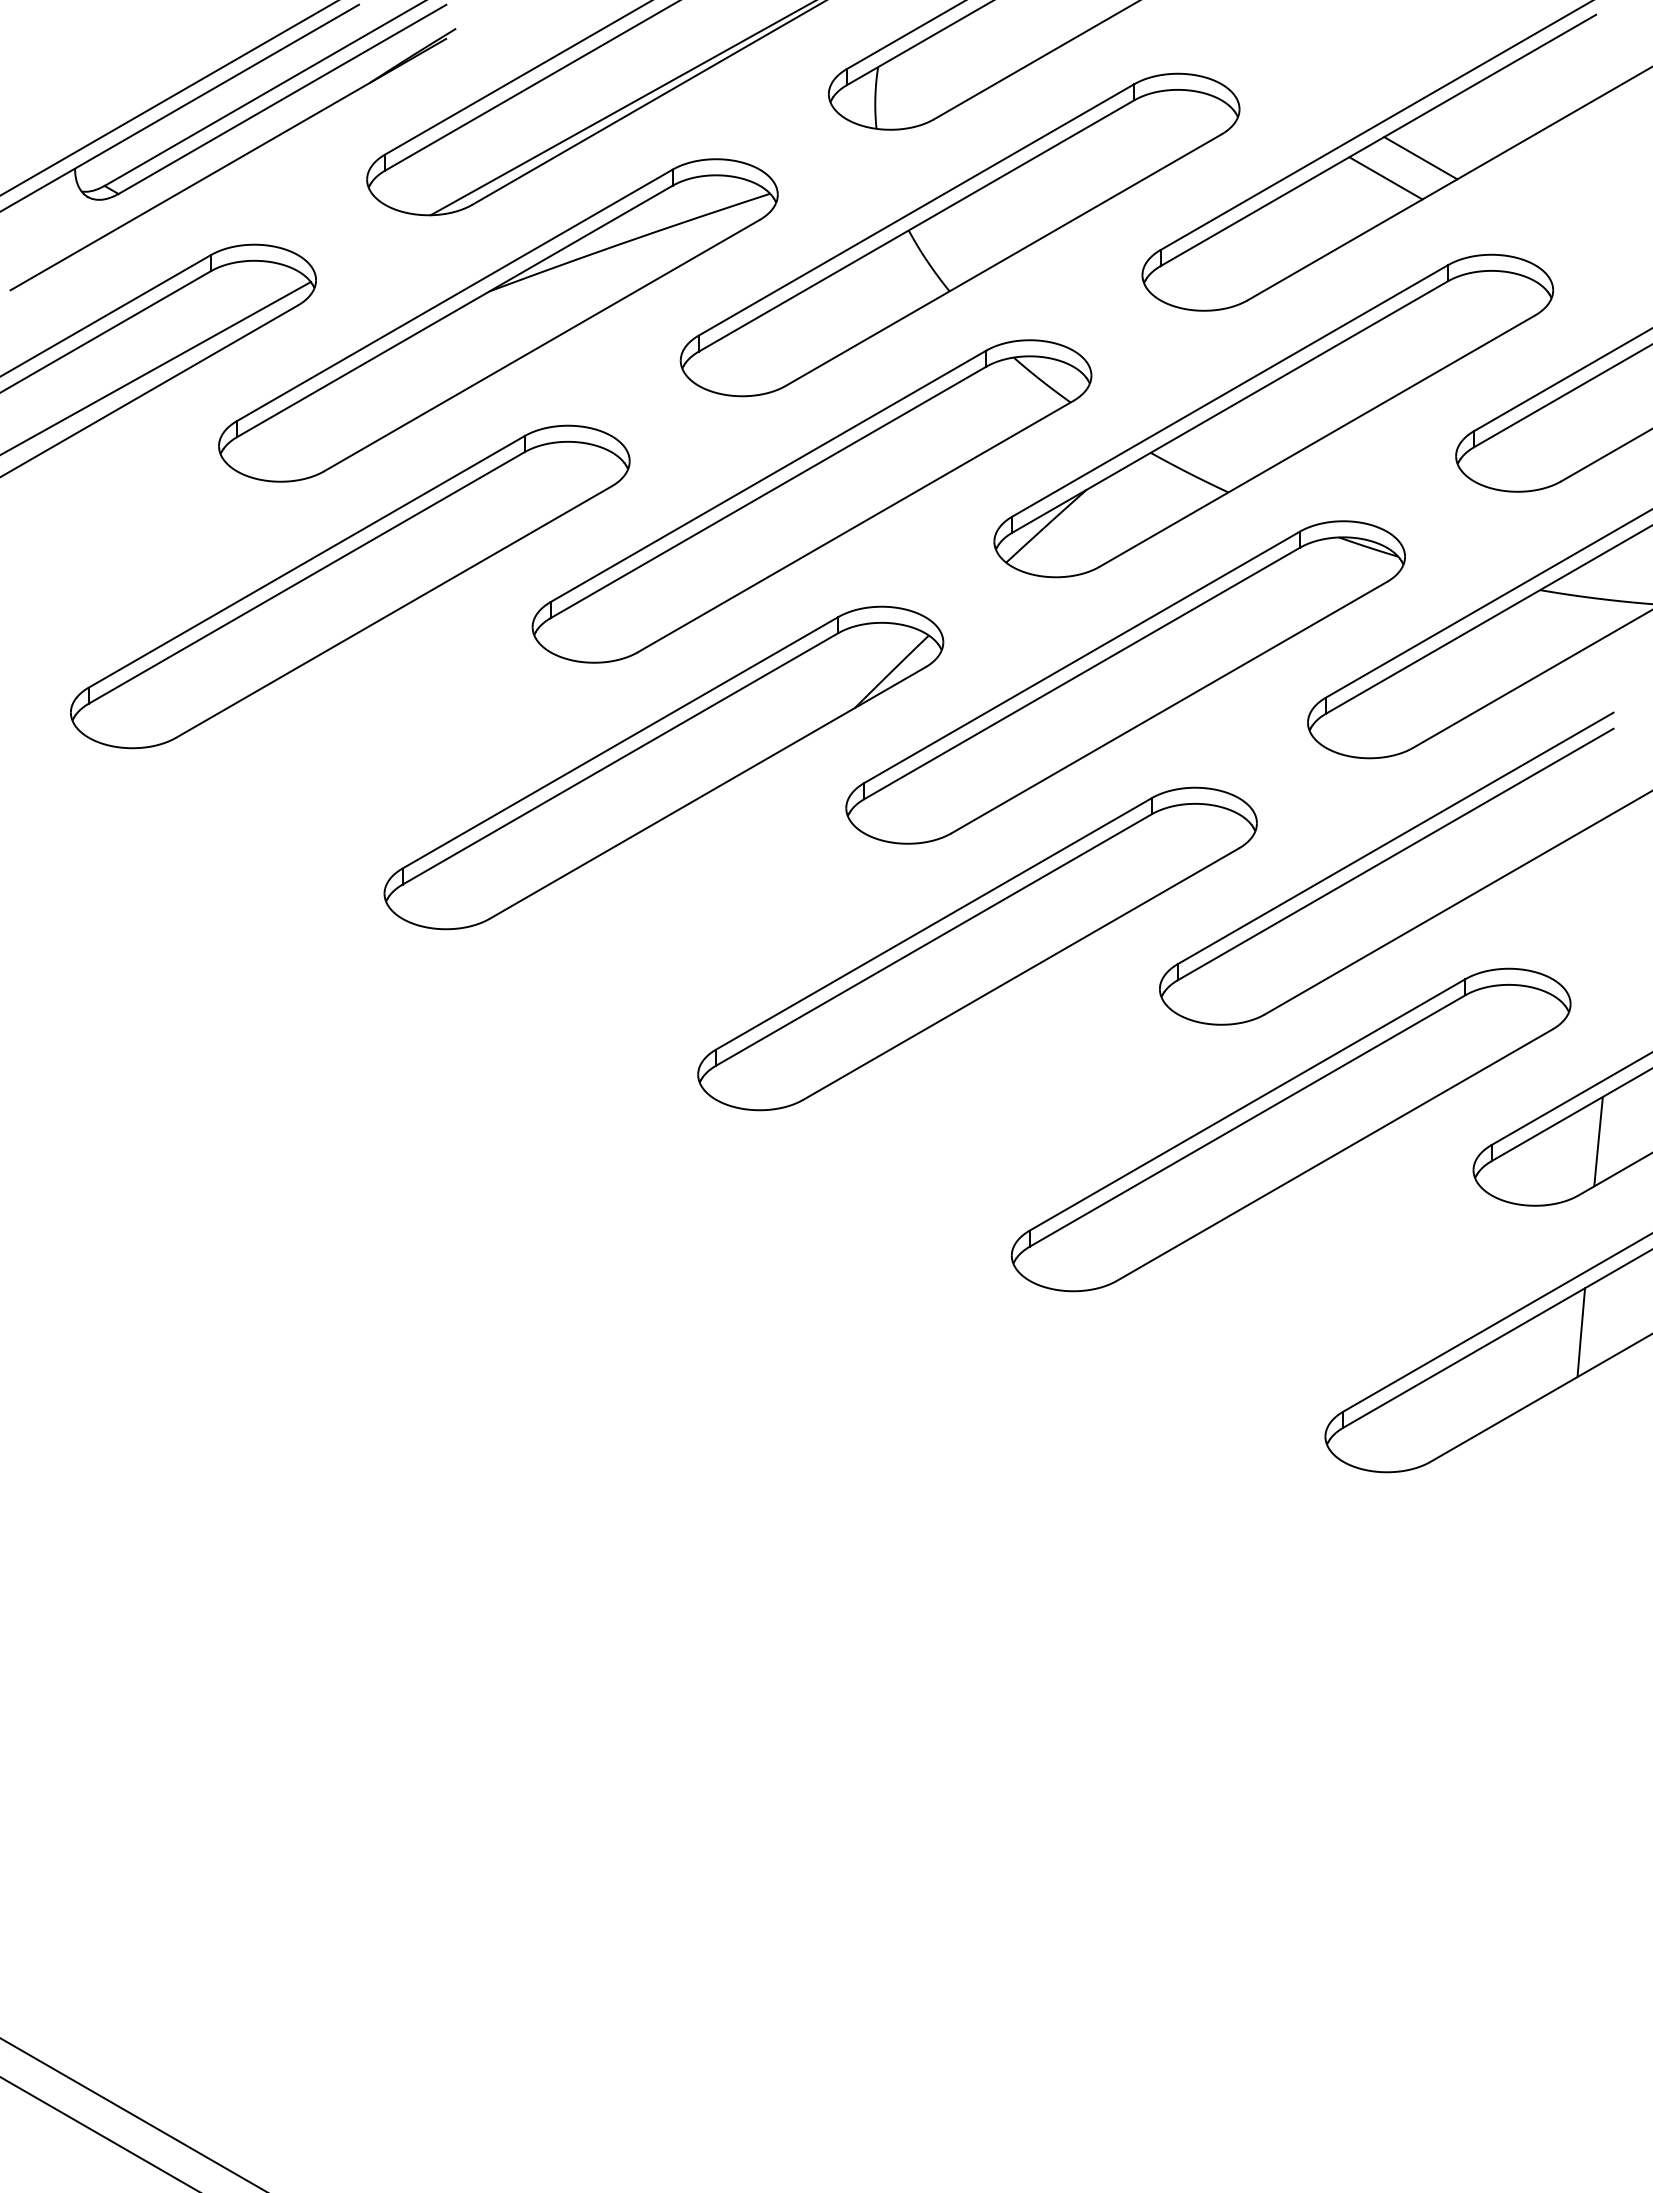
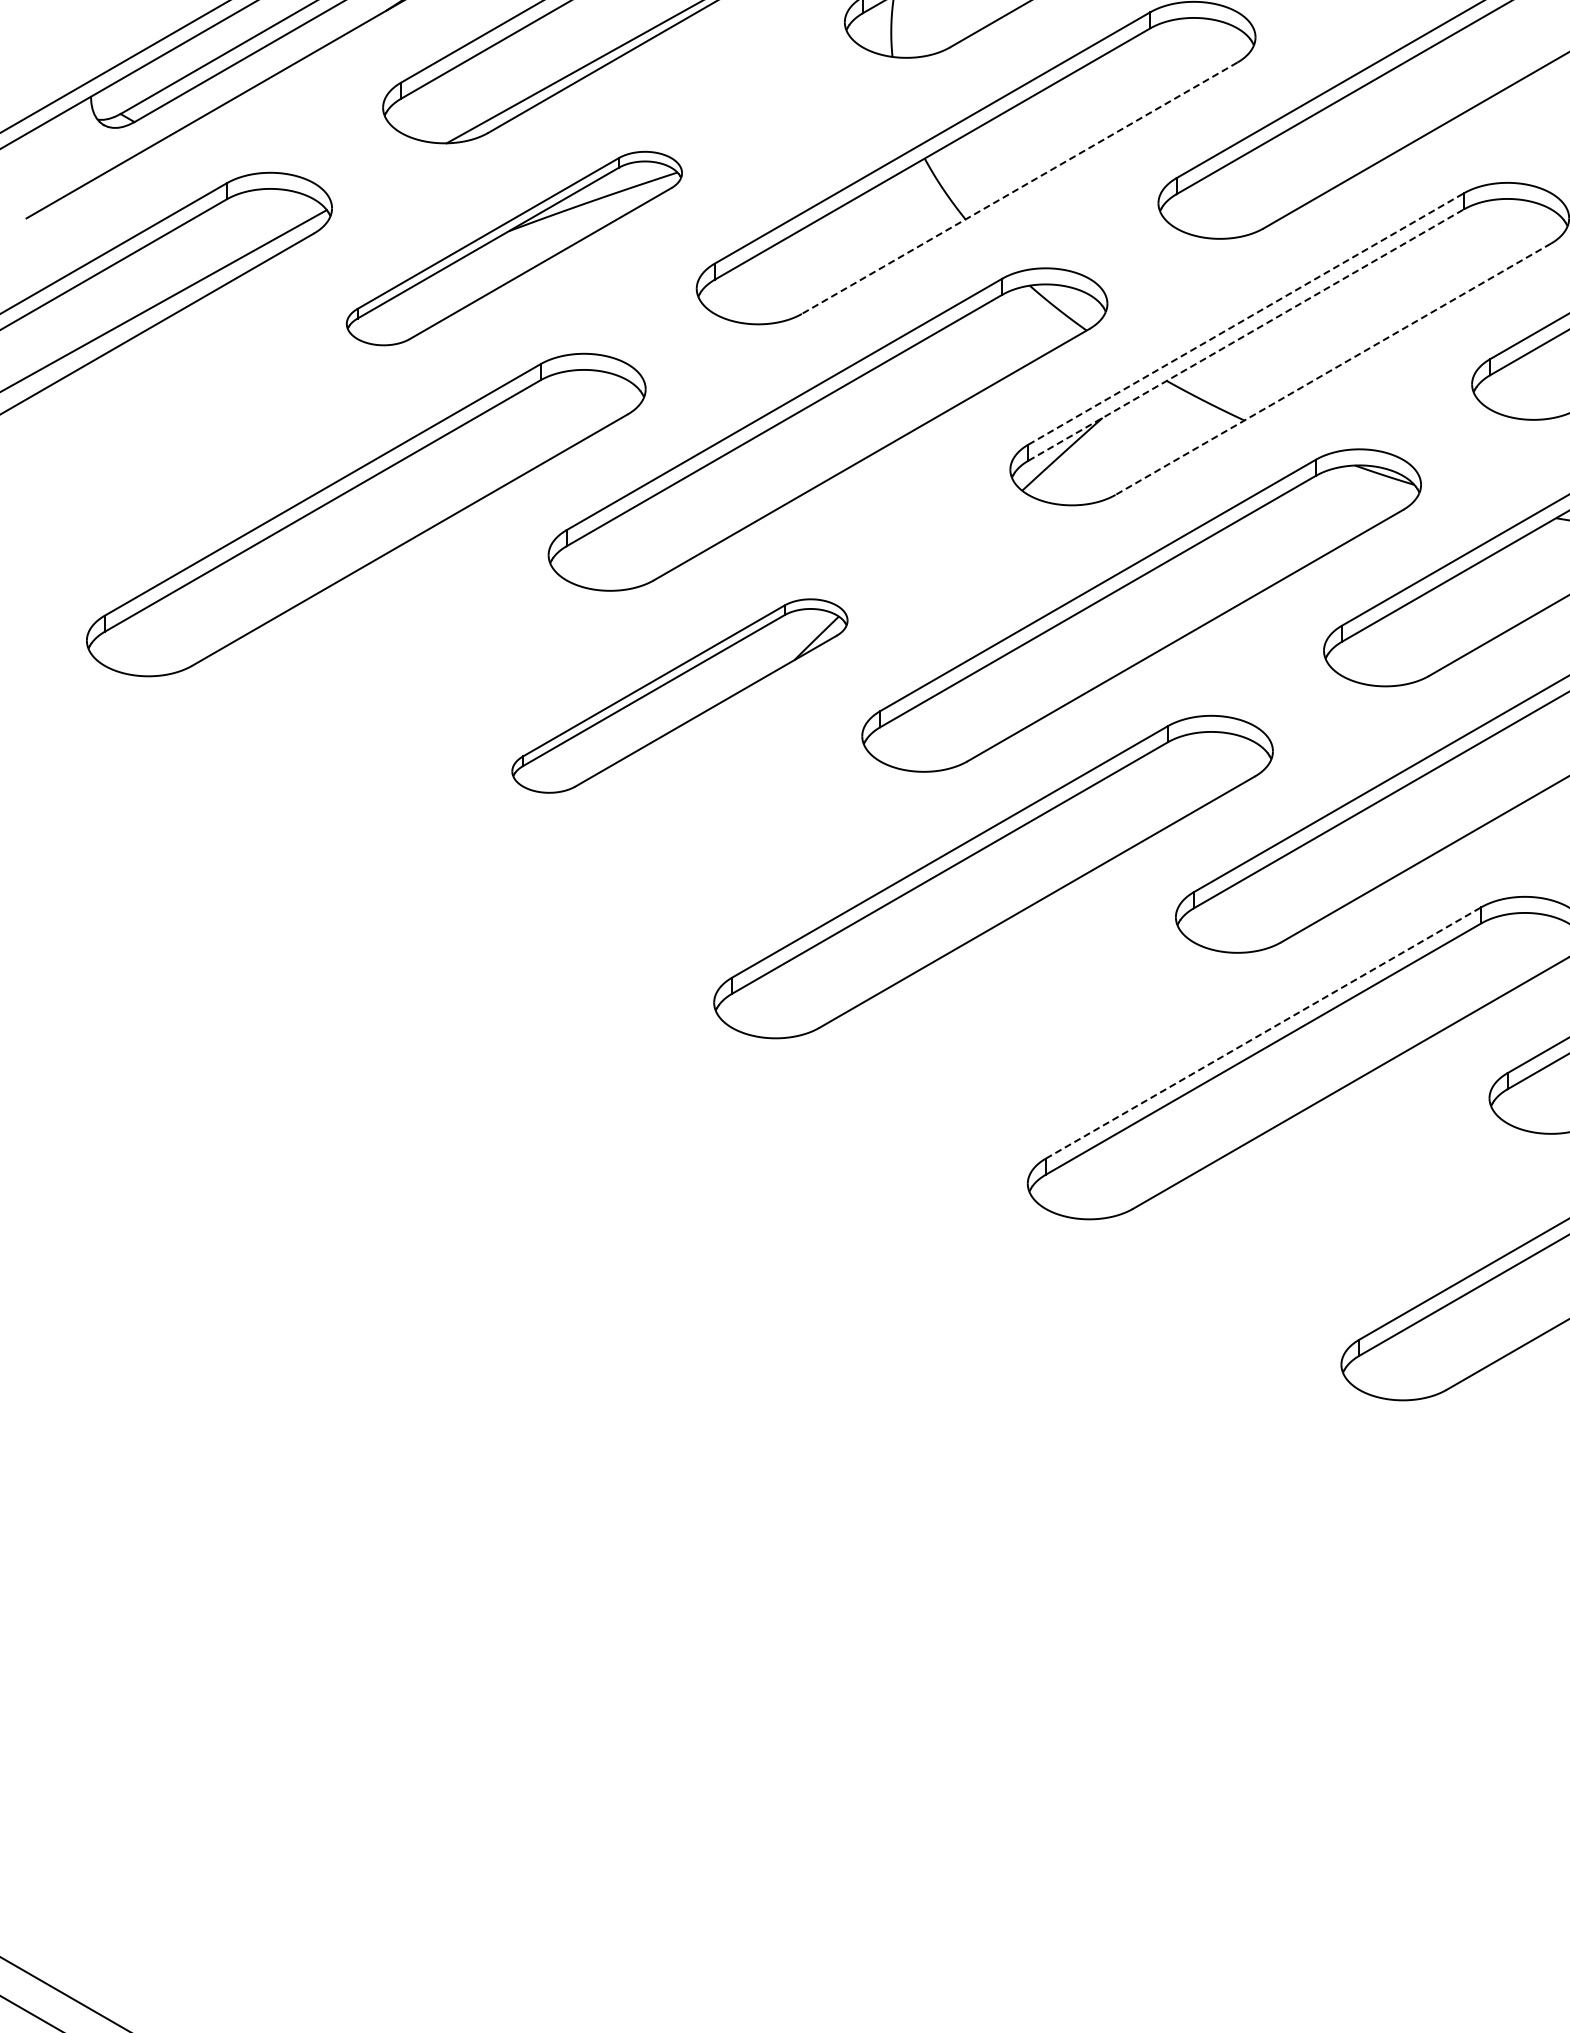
line: (1420, 158) -> (1436, 86), removed
line: (1385, 178) -> (1401, 106), removed
line: (1003, 260) -> (1019, 188), solid -> dashed
part: (498, 320) -> (514, 248), size x0.6
line: (1230, 390) -> (1246, 318), solid -> dashed
line: (1230, 406) -> (1246, 334), solid -> dashed
line: (1316, 441) -> (1332, 369), solid -> dashed
part: (663, 767) -> (679, 695), size x0.6
line: (1248, 1104) -> (1264, 1032), solid -> dashed

